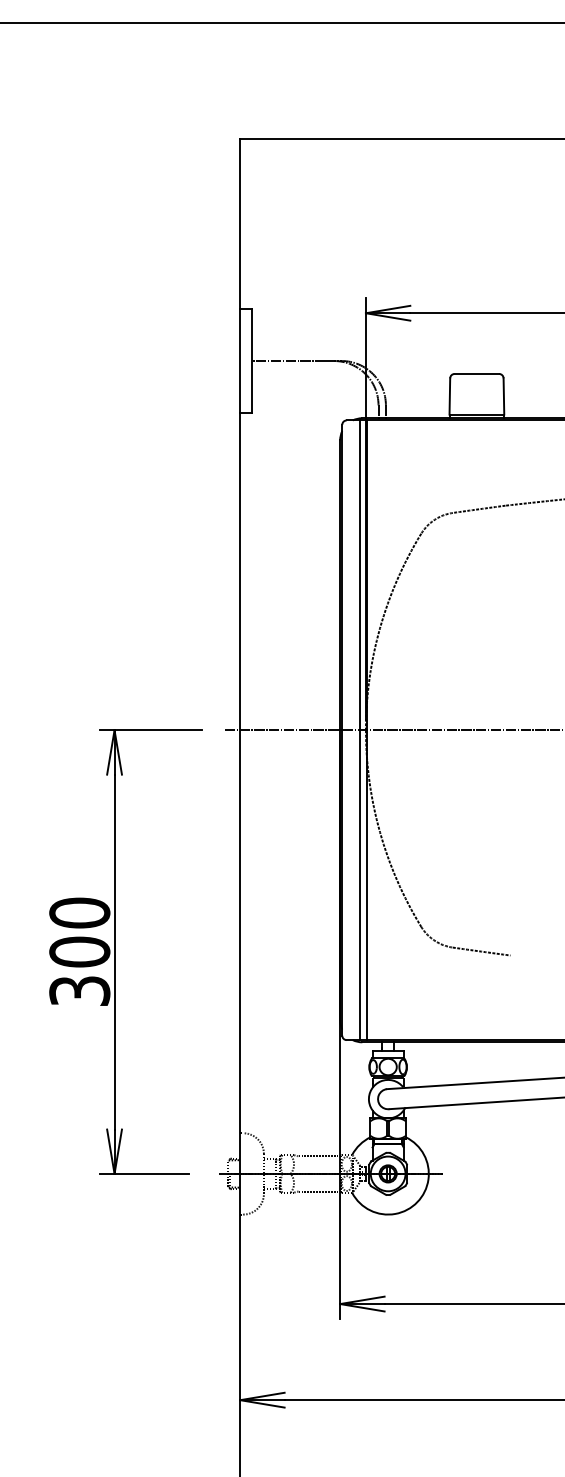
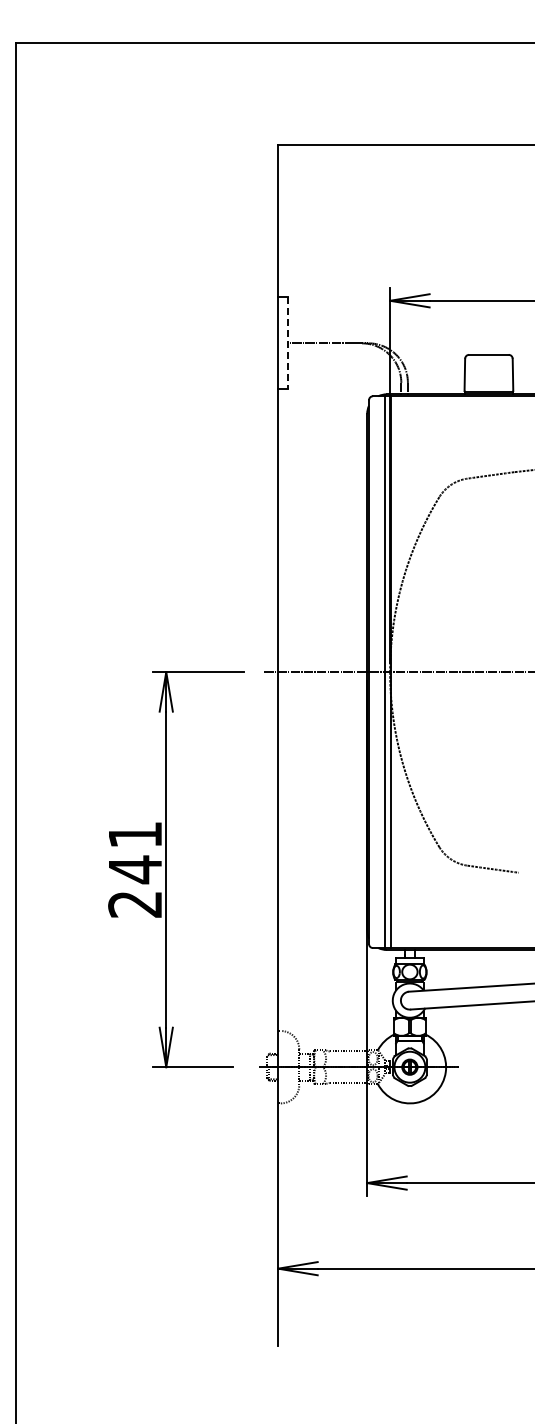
line: (251, 361) -> (288, 343), solid -> dashed
text: (80, 951) -> (135, 869), 300 -> 241

